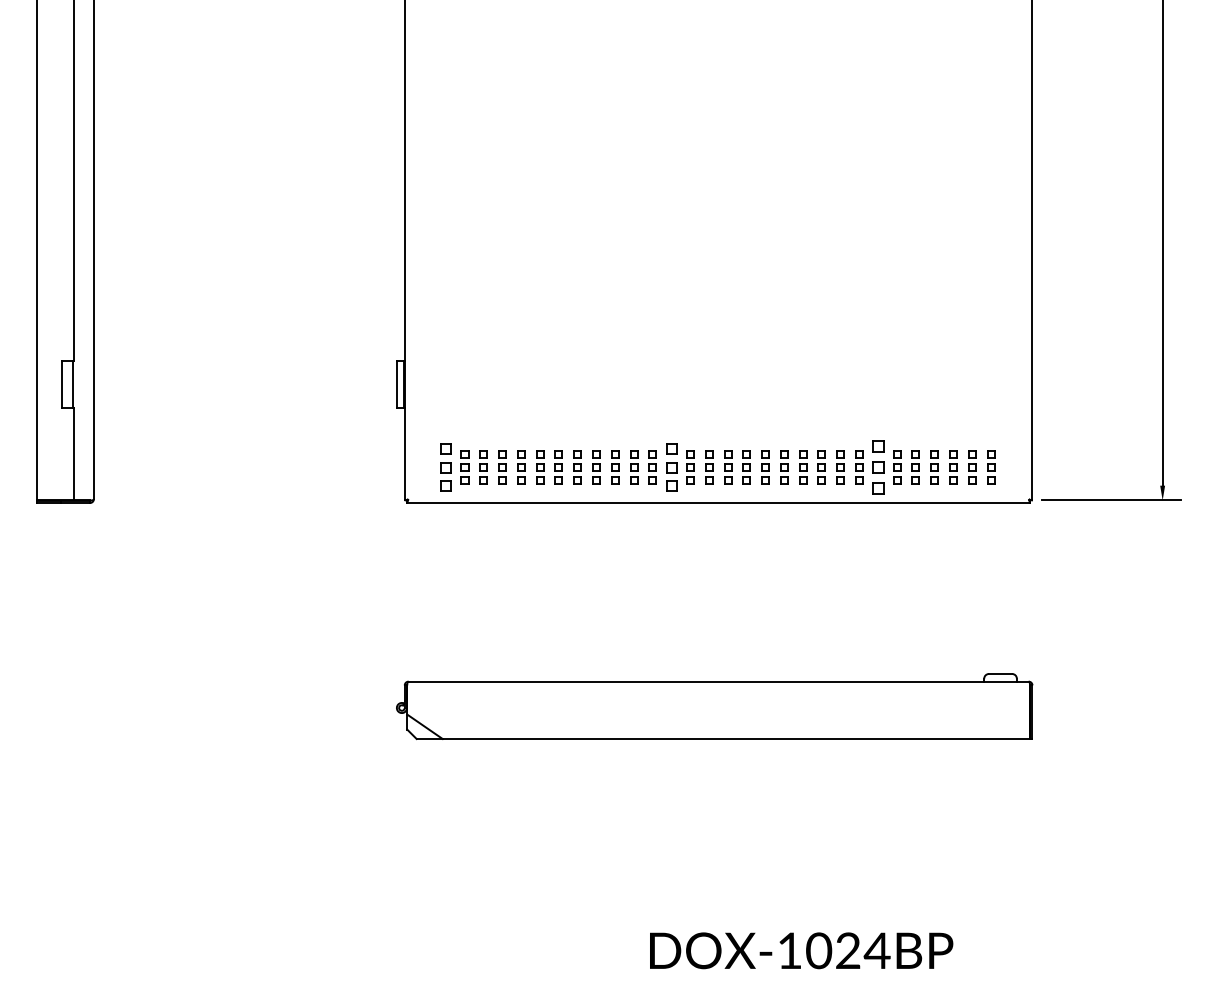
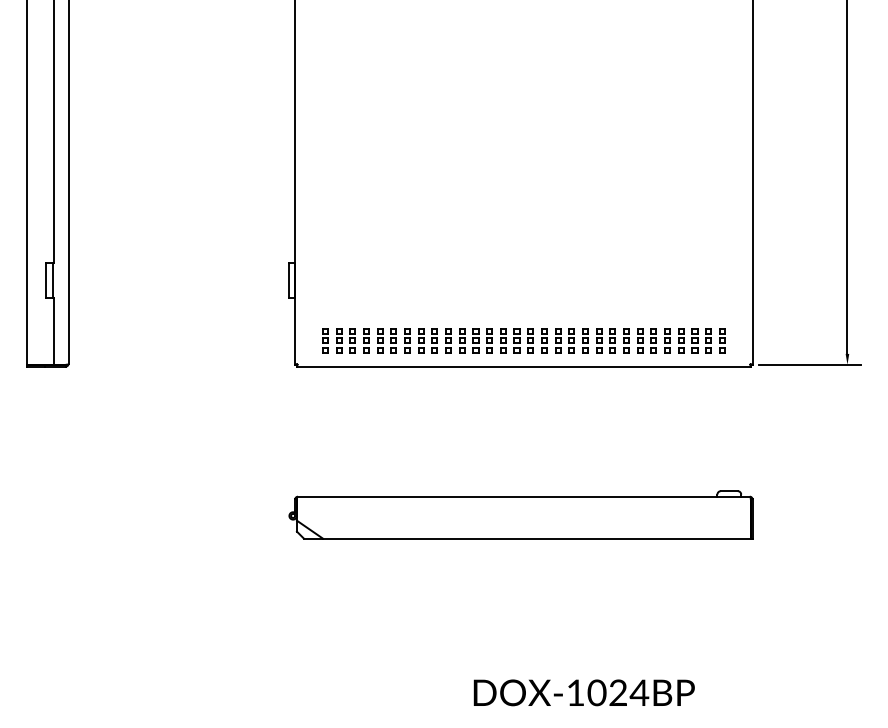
part: (446, 467) -> (325, 340), size x0.71
part: (671, 467) -> (489, 340), size x0.71
part: (878, 467) -> (640, 340), size x0.62

